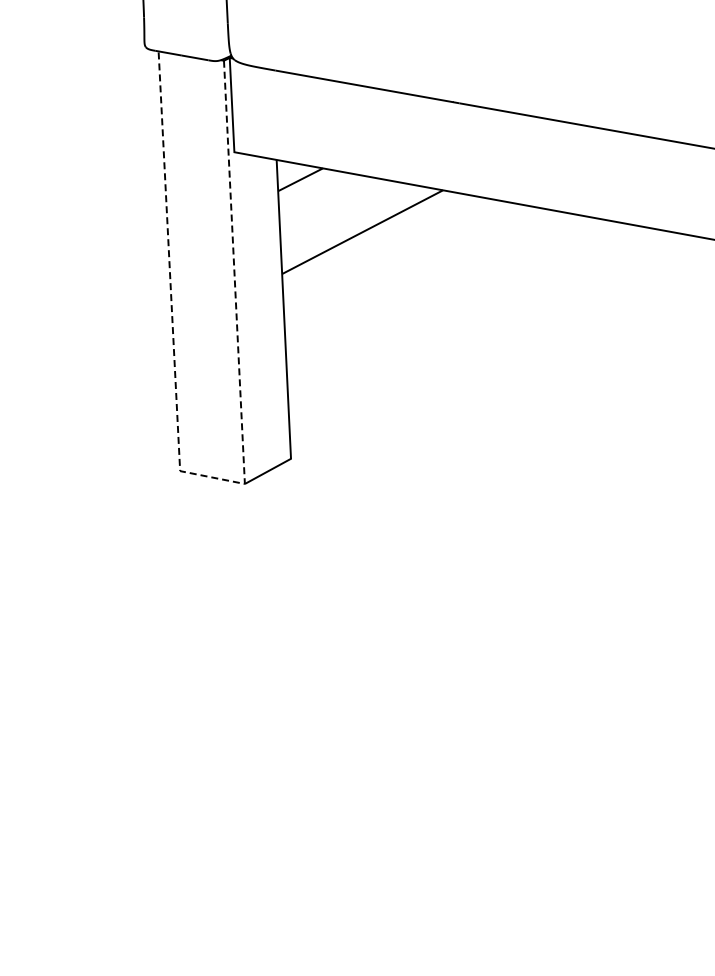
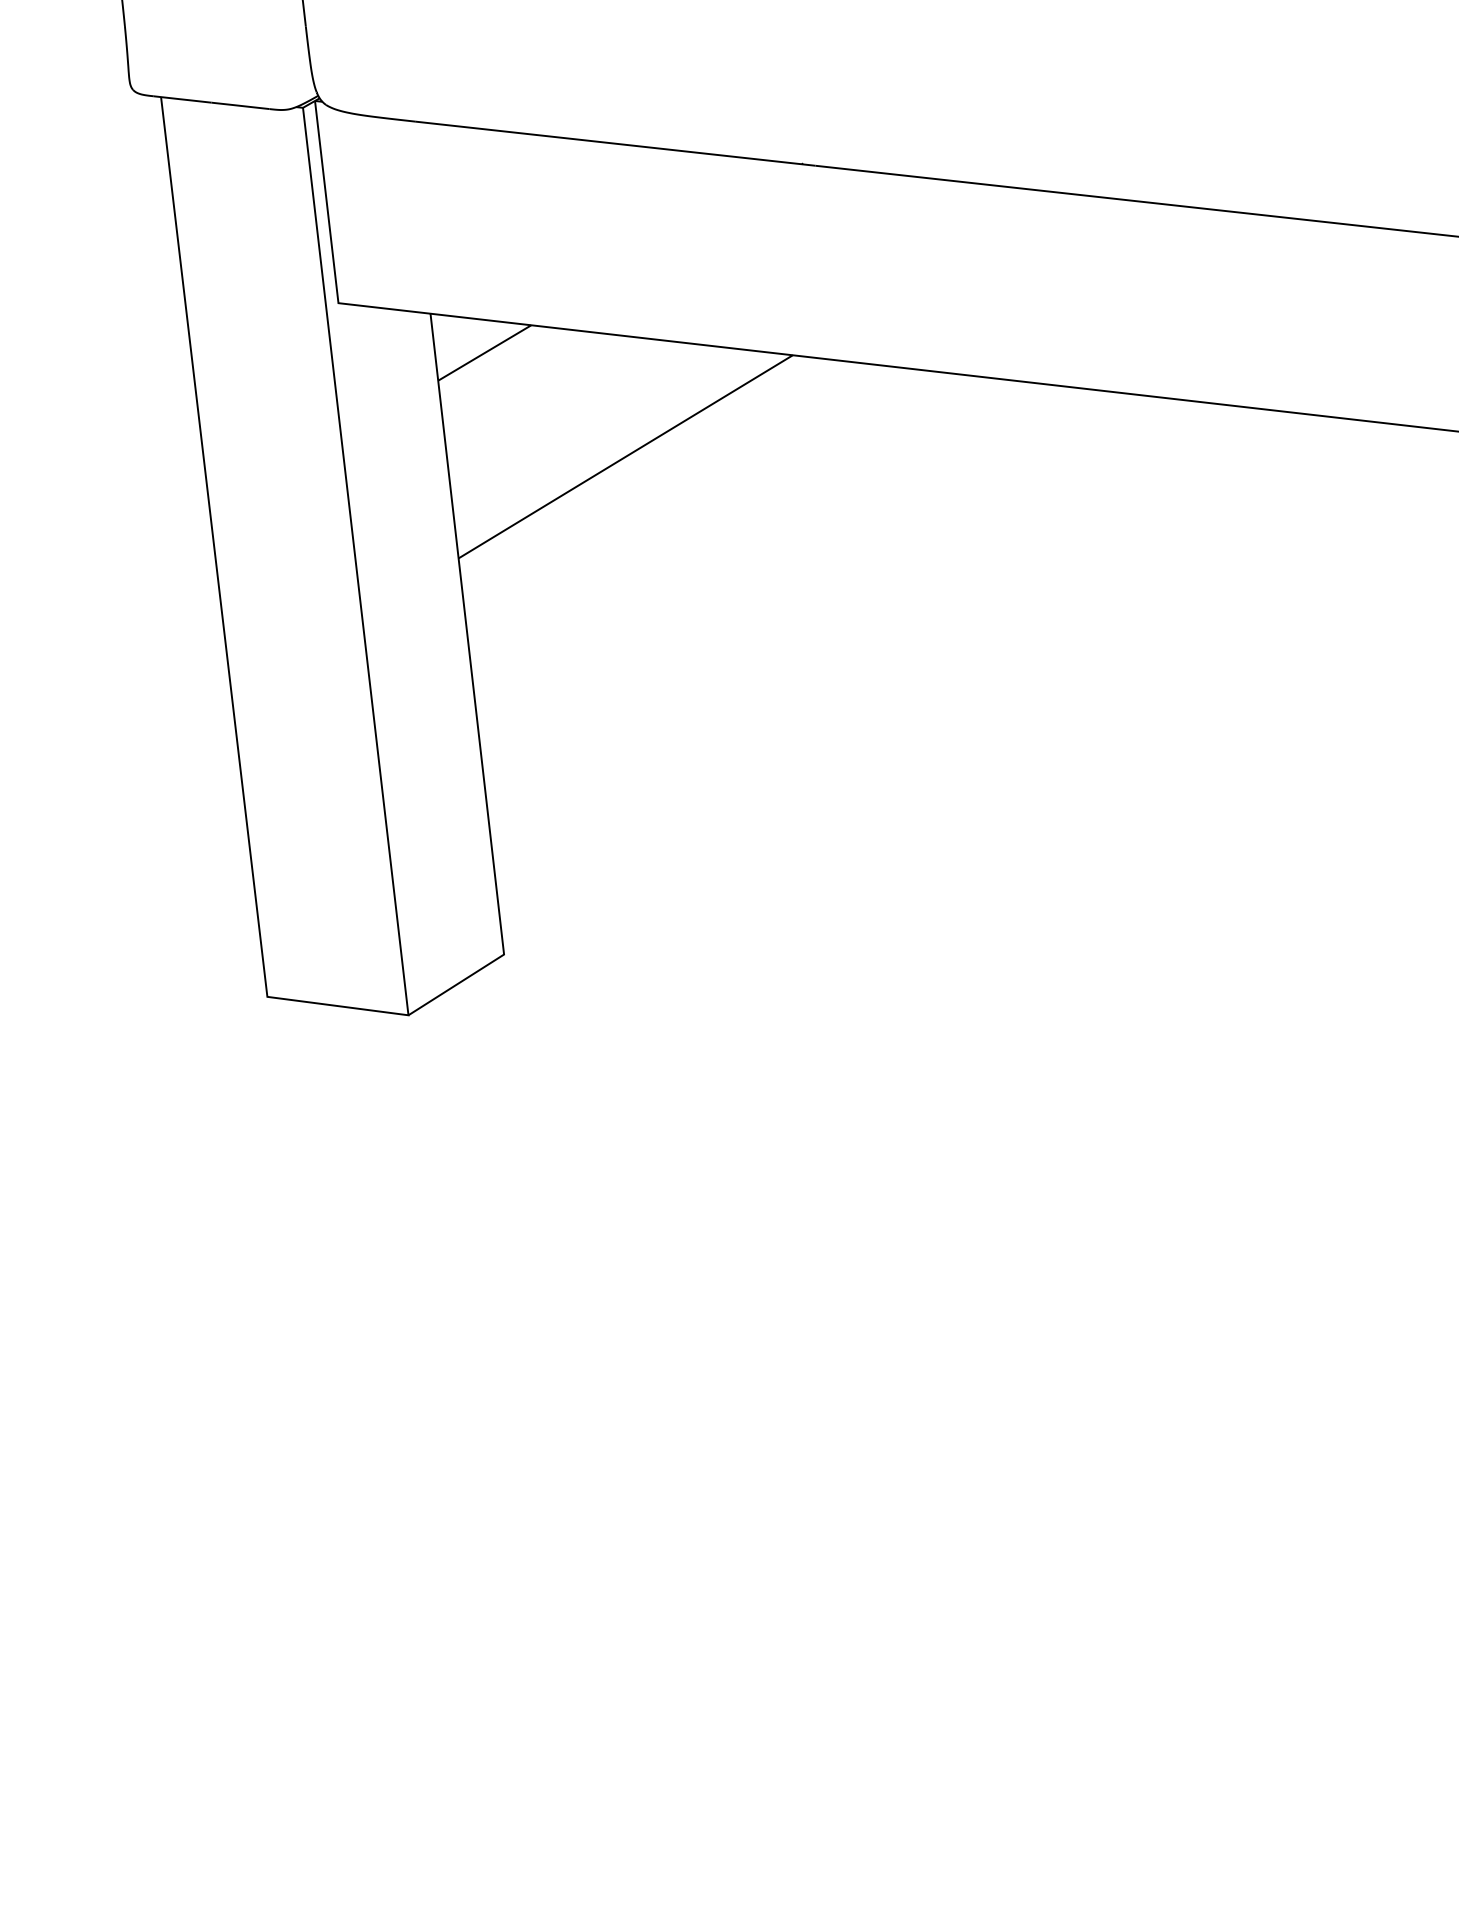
line: (213, 477) -> (339, 1005), dashed -> solid

